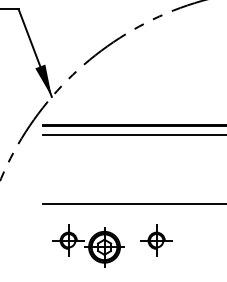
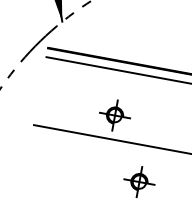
part: (120, 179) -> (114, 115), added
part: (88, 245) -> (71, 174), removed

